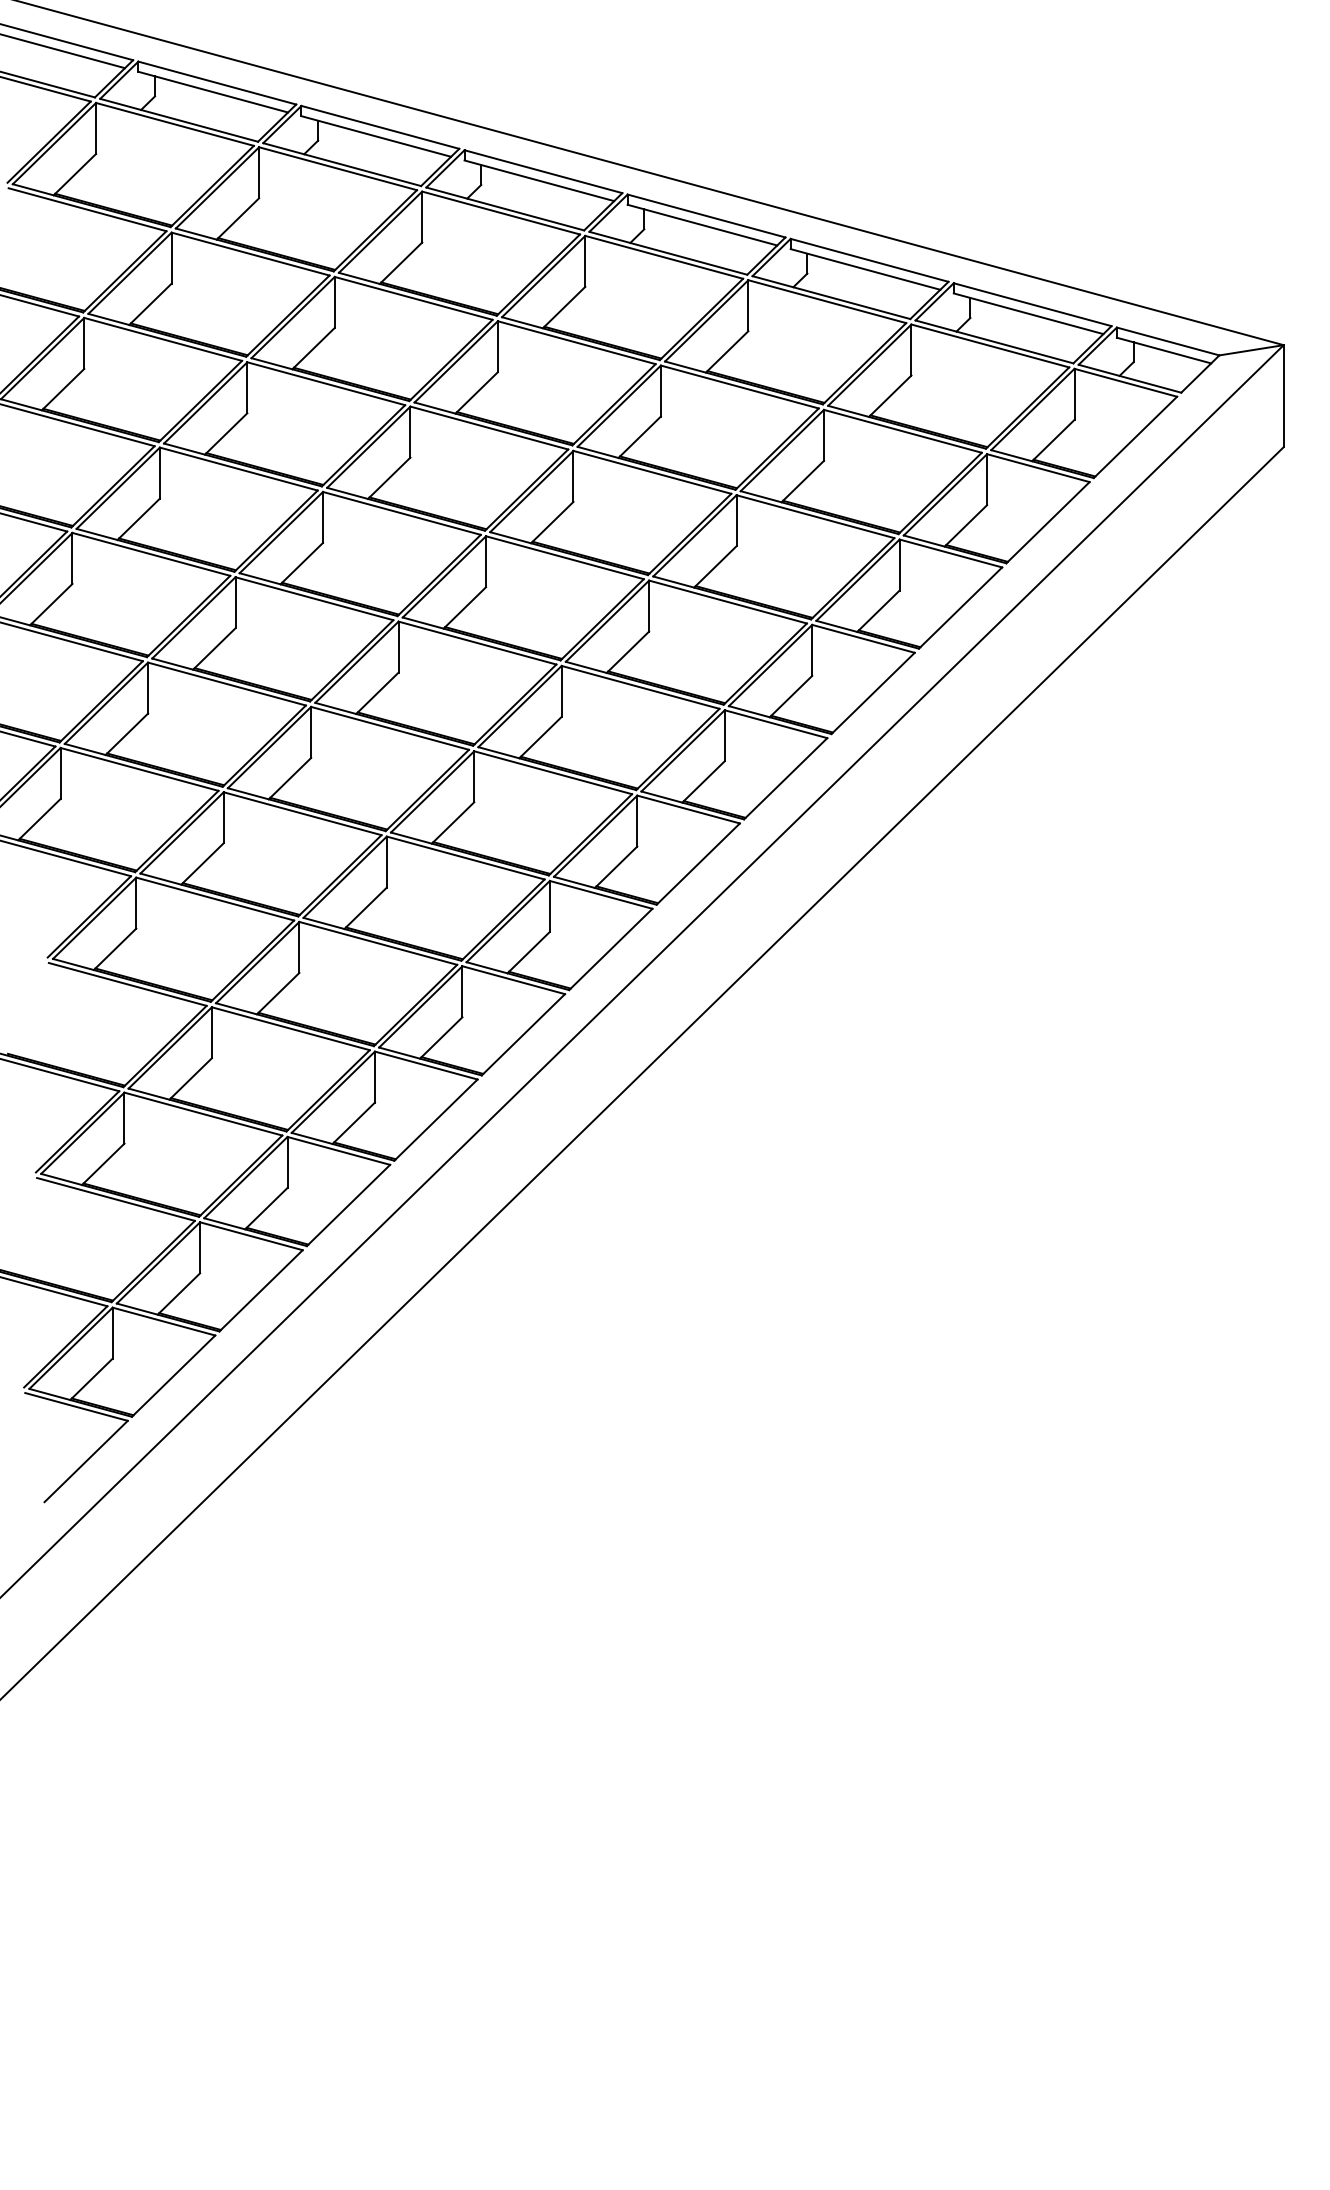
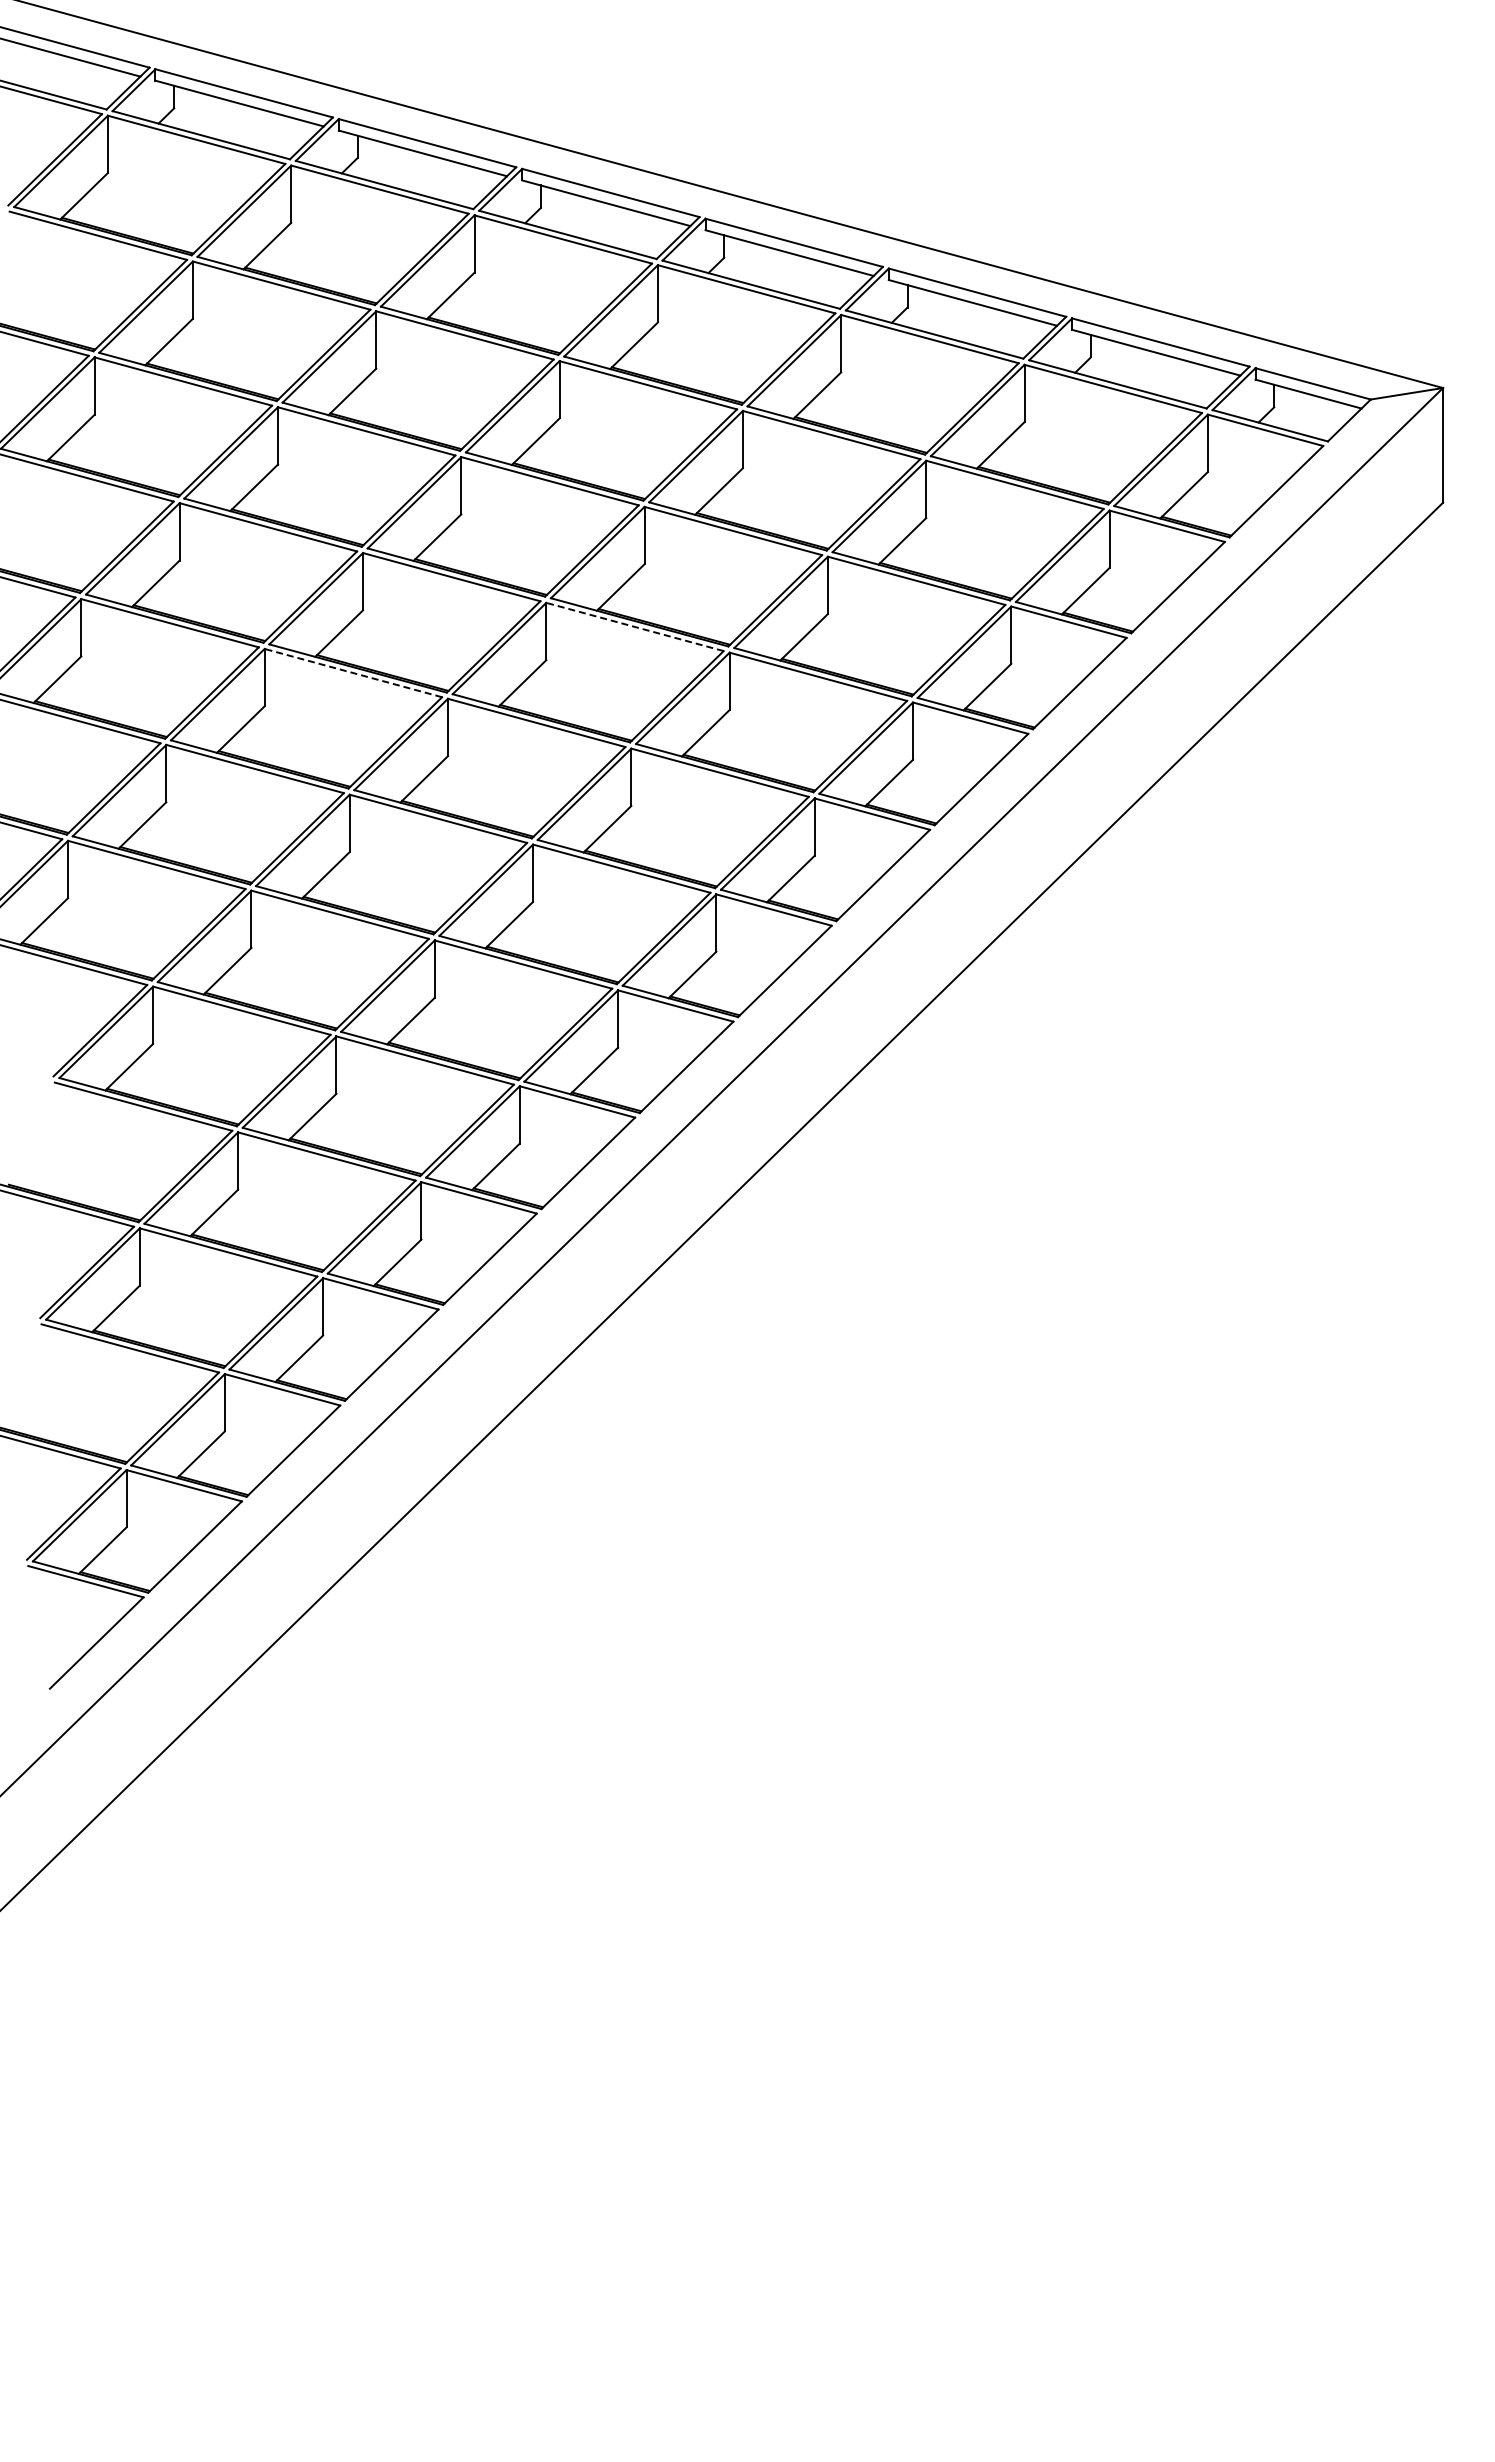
line: (565, 557) -> (635, 626), solid -> dashed
line: (314, 599) -> (353, 673), solid -> dashed

